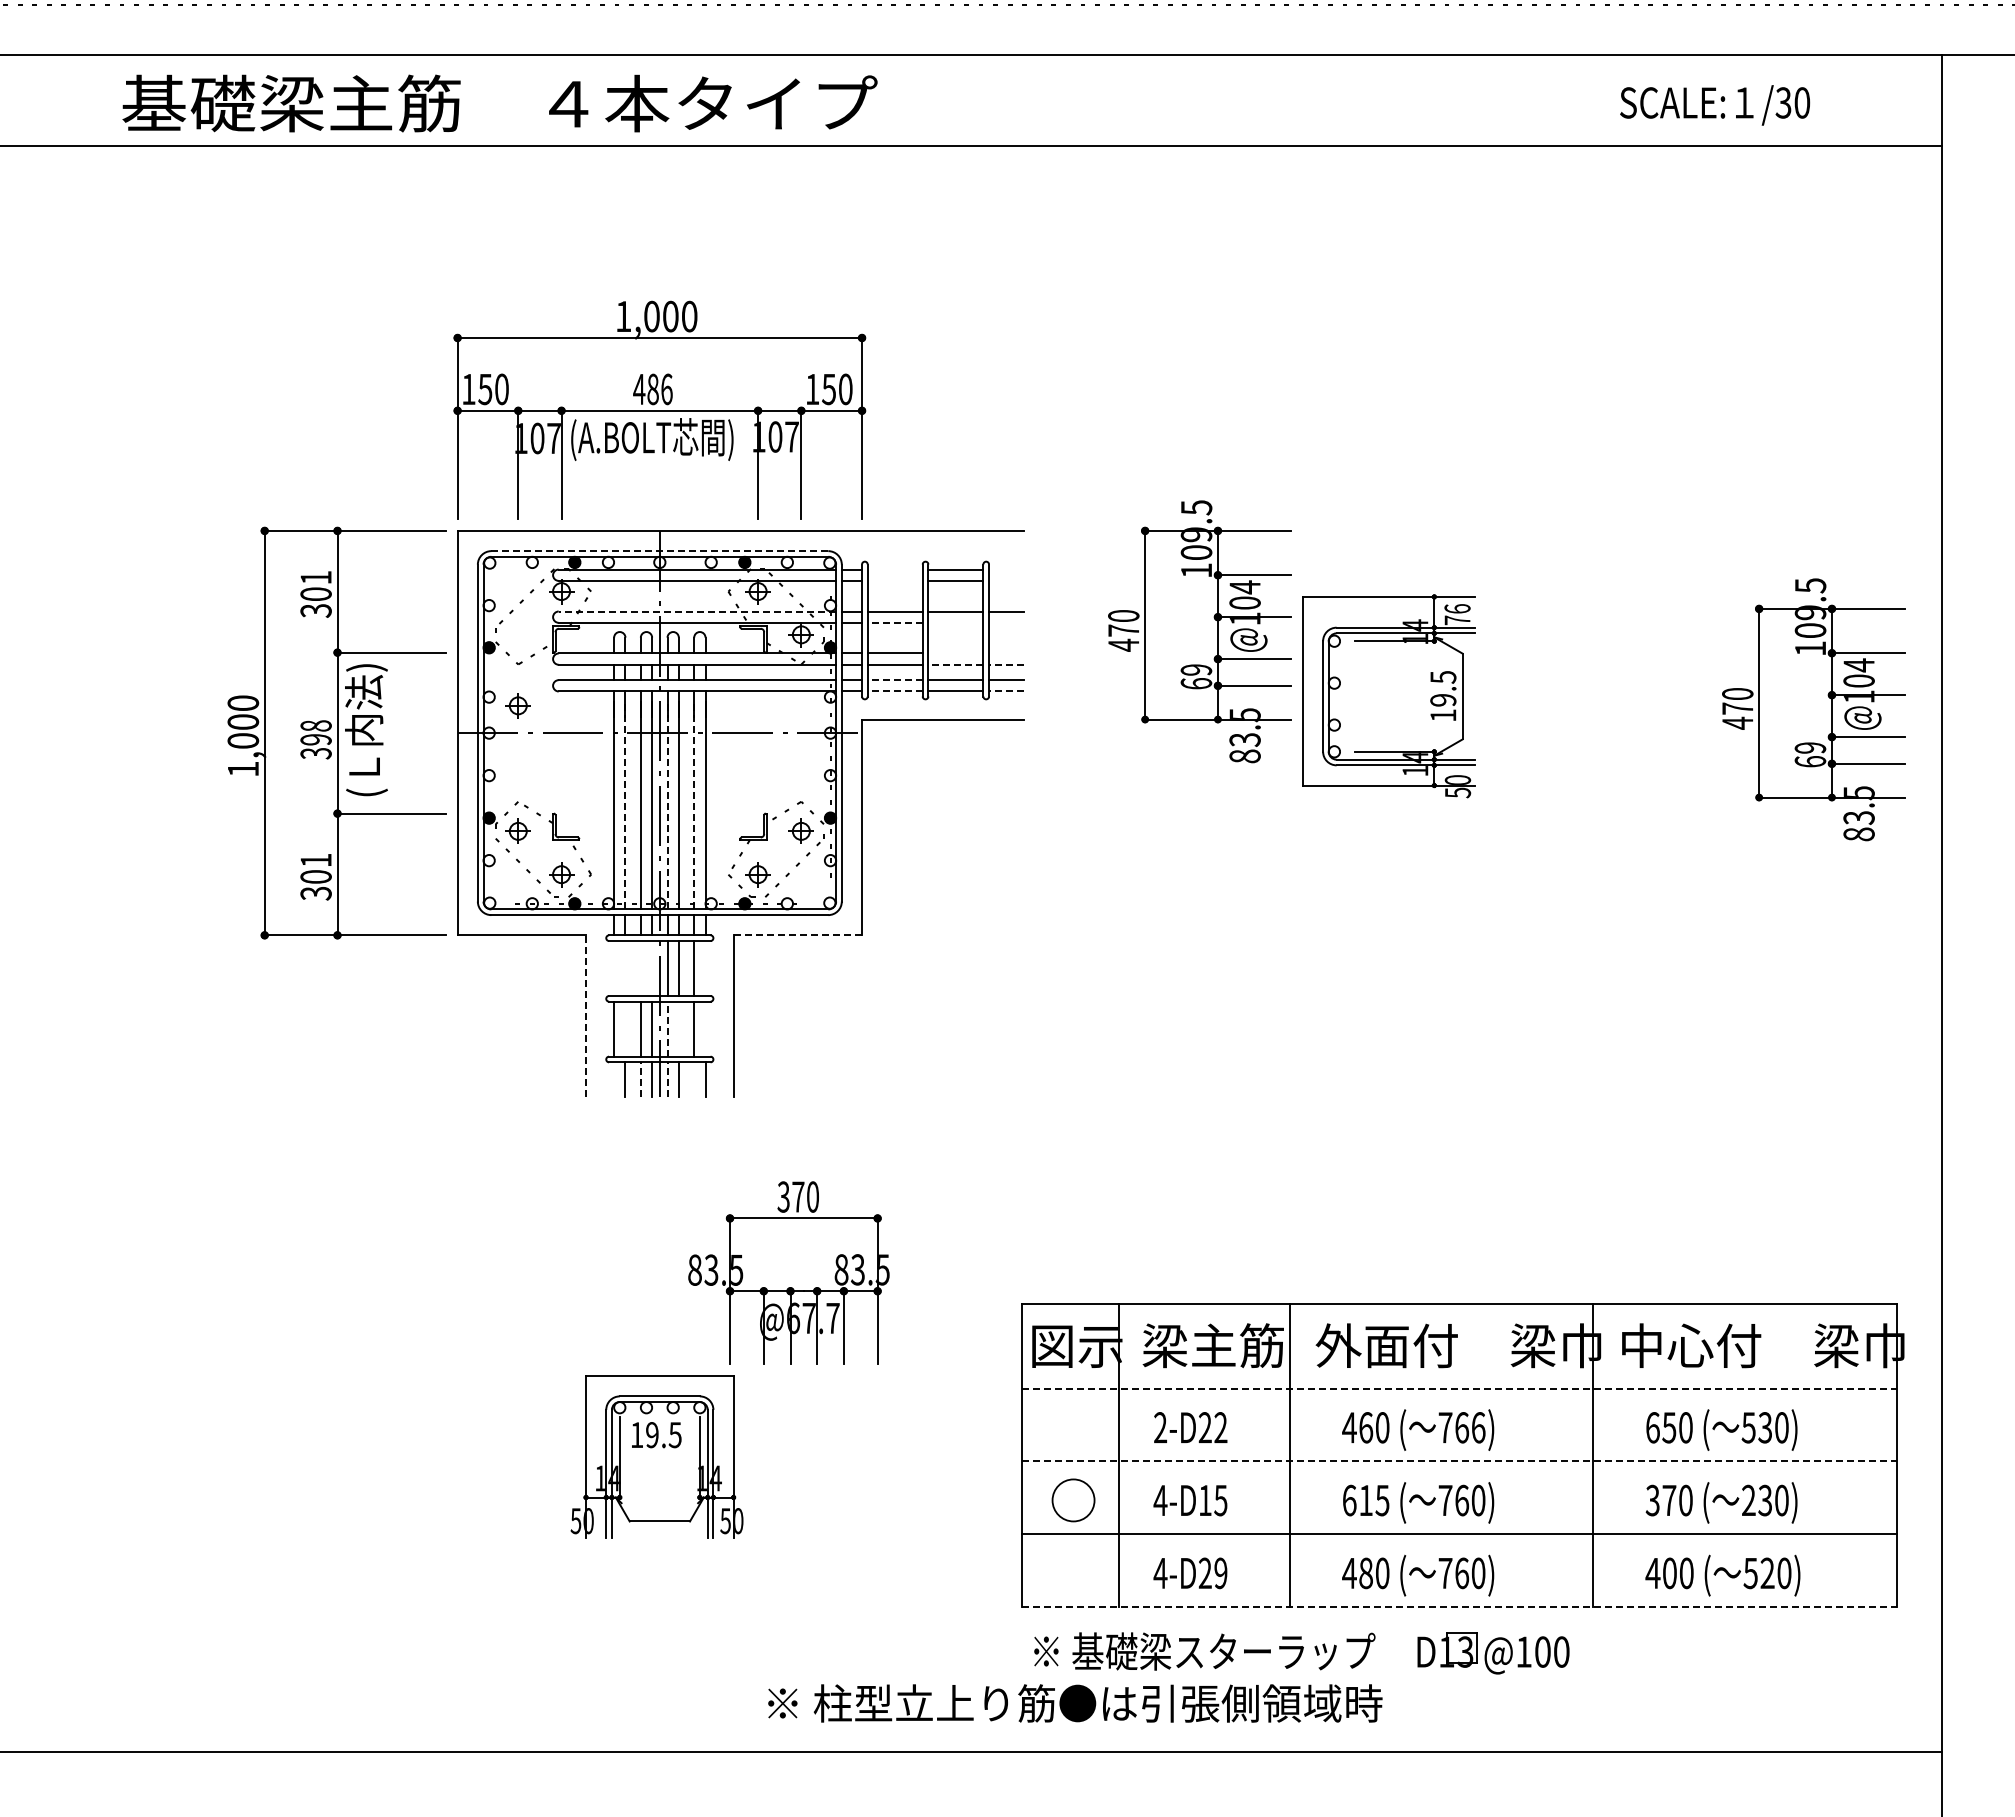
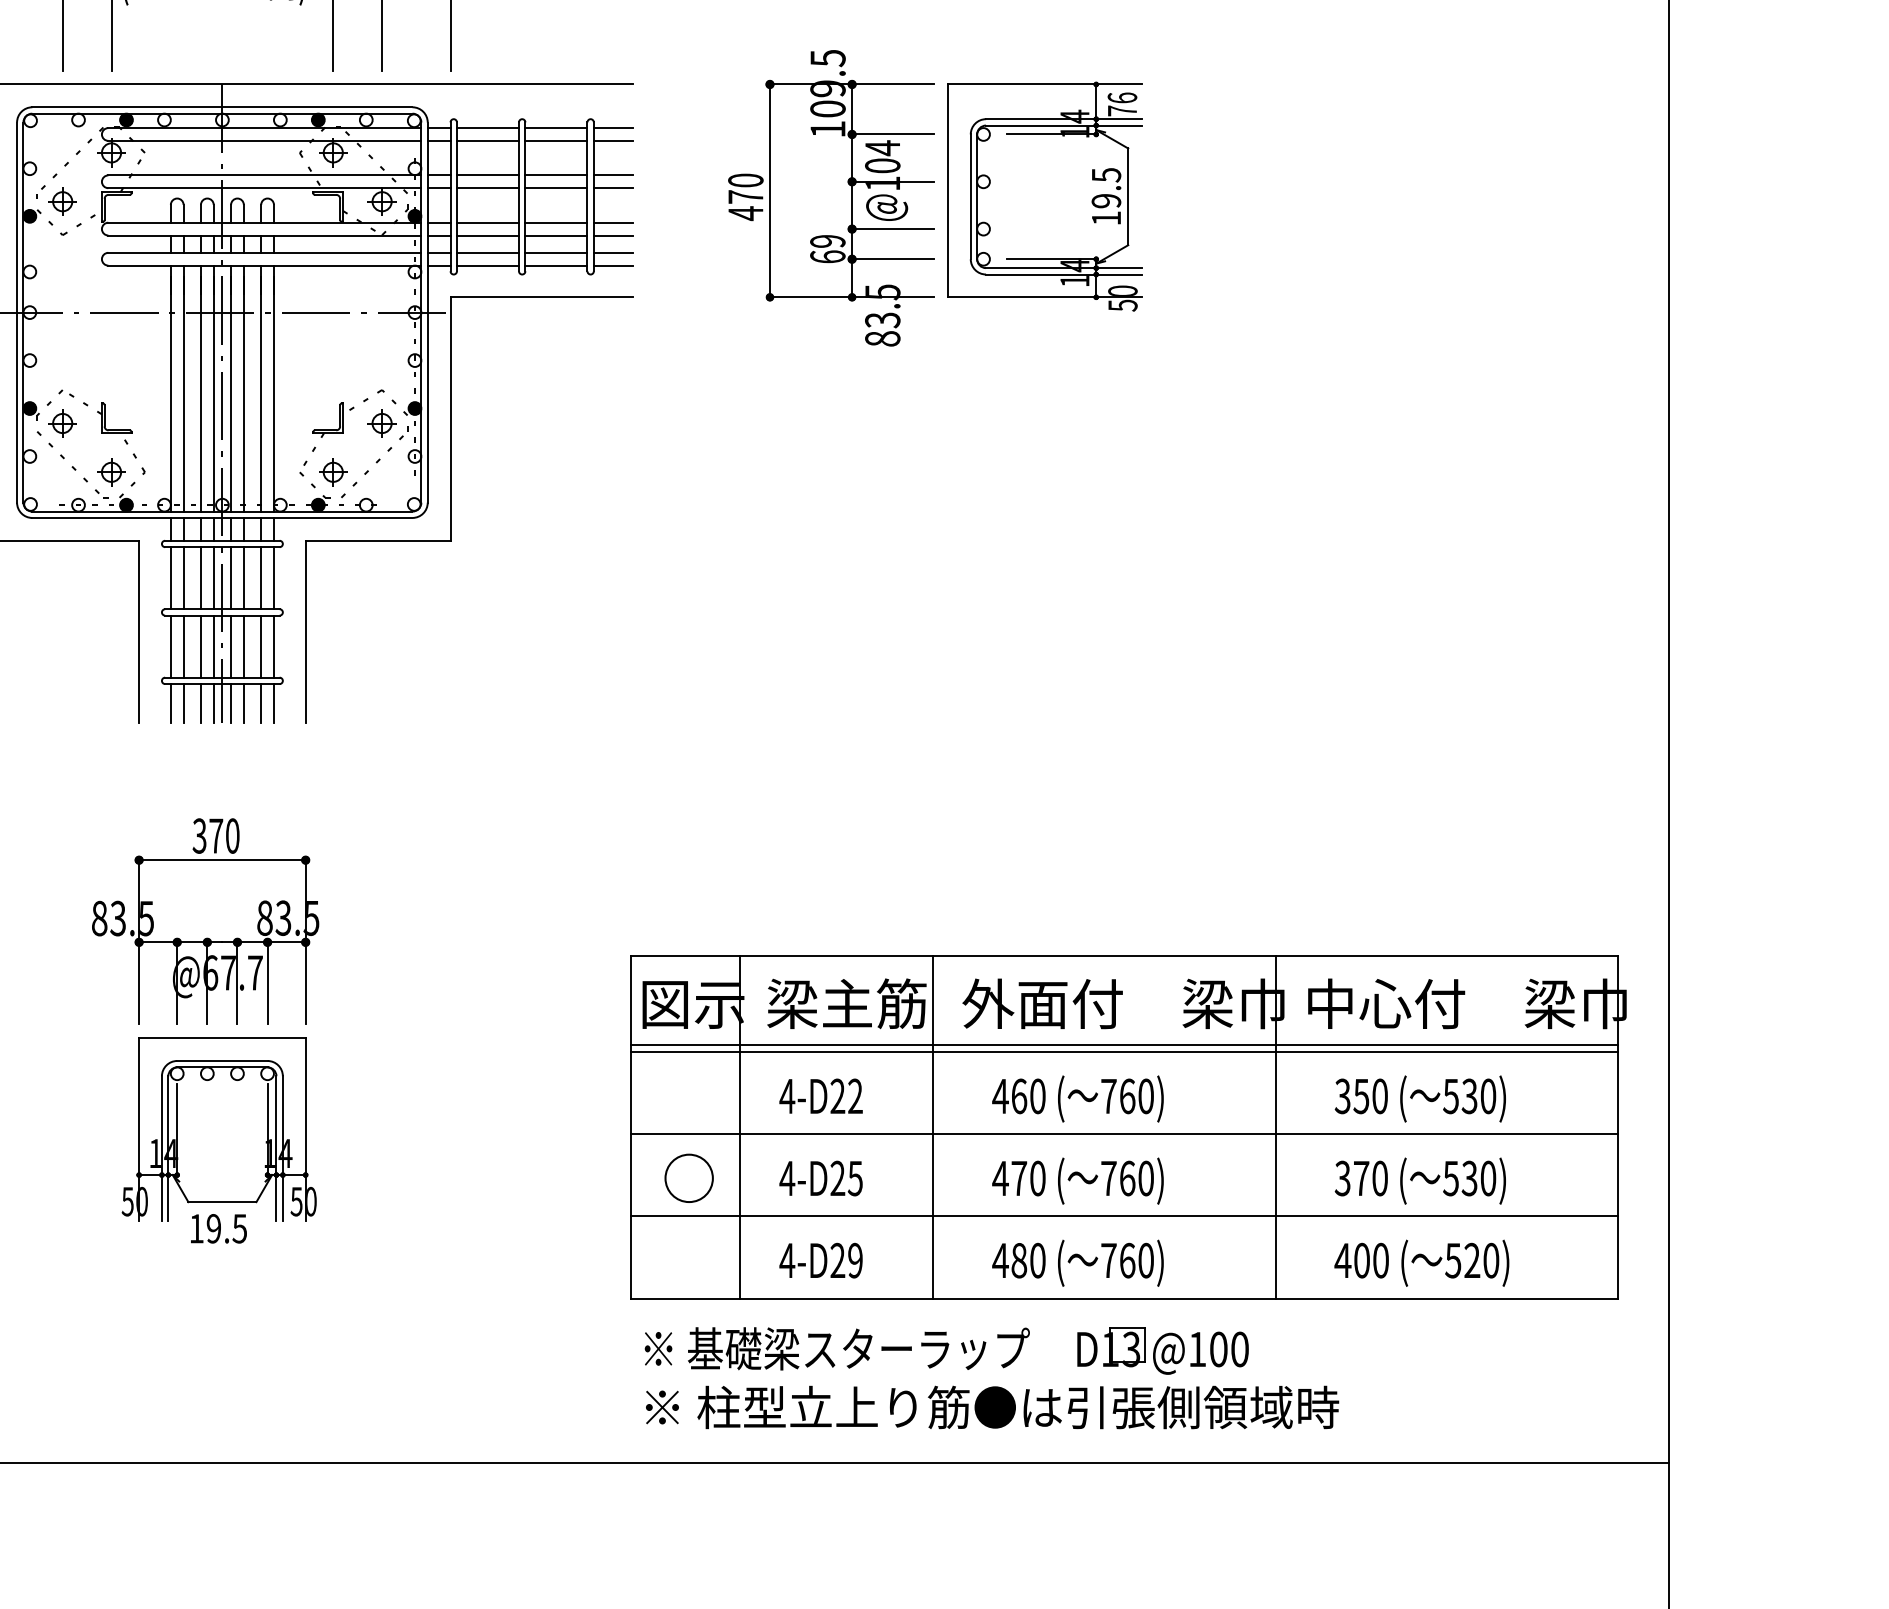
line: (660, 551) -> (223, 107), dashed -> solid
line: (894, 569) -> (487, 128), added
line: (1006, 569) -> (613, 128), added
line: (894, 580) -> (487, 140), added
line: (1006, 580) -> (613, 140), added
line: (697, 611) -> (264, 175), dashed -> solid
line: (895, 622) -> (488, 187), dashed -> solid
line: (955, 622) -> (556, 187), added
line: (1006, 622) -> (613, 187), added
line: (955, 653) -> (556, 222), added
line: (1006, 653) -> (613, 222), added
line: (955, 664) -> (556, 235), dashed -> solid
line: (1005, 664) -> (612, 235), dashed -> solid
line: (895, 680) -> (488, 253), dashed -> solid
line: (895, 691) -> (488, 265), dashed -> solid
line: (1005, 691) -> (612, 265), dashed -> solid
part: (1388, 696) -> (1044, 196), moved
part: (517, 705) -> (61, 201), moved
part: (1813, 709) -> (1524, 285), removed
line: (625, 805) -> (183, 394), dashed -> solid
line: (667, 805) -> (231, 394), dashed -> solid
line: (694, 805) -> (261, 394), dashed -> solid
line: (798, 935) -> (378, 540), dashed -> solid
line: (614, 968) -> (171, 578), added
line: (625, 968) -> (183, 578), added
line: (640, 968) -> (200, 578), added
line: (652, 968) -> (214, 578), added
line: (705, 968) -> (273, 578), added
line: (586, 1016) -> (139, 632), dashed -> solid
line: (625, 1028) -> (183, 645), added
line: (678, 1028) -> (243, 645), added
line: (705, 1028) -> (273, 645), added
line: (667, 1029) -> (231, 647), dashed -> solid
line: (614, 1079) -> (171, 703), added
line: (640, 1079) -> (200, 703), dashed -> solid
line: (667, 1079) -> (231, 703), dashed -> solid
line: (694, 1079) -> (261, 703), added
part: (788, 1272) -> (205, 921), moved
line: (1458, 1382) -> (1123, 1045), added
line: (1459, 1388) -> (1124, 1052), dashed -> solid
text: (1160, 1427) -> (787, 1096), 2-D22 -> 4-D22
text: (1478, 1427) -> (1146, 1096), 766) -> 760)
text: (1652, 1427) -> (1342, 1096), 650 -> 350
text: (656, 1435) -> (218, 1229), moved
line: (1459, 1461) -> (1124, 1134), dashed -> solid
text: (1204, 1499) -> (836, 1177), 4-D15 -> 4-D25
text: (1365, 1500) -> (1018, 1178), 615 -> 470
text: (1748, 1500) -> (1450, 1178), 230) -> 530)
line: (1459, 1606) -> (1124, 1298), dashed -> solid
text: (1075, 1703) -> (992, 1407), moved

